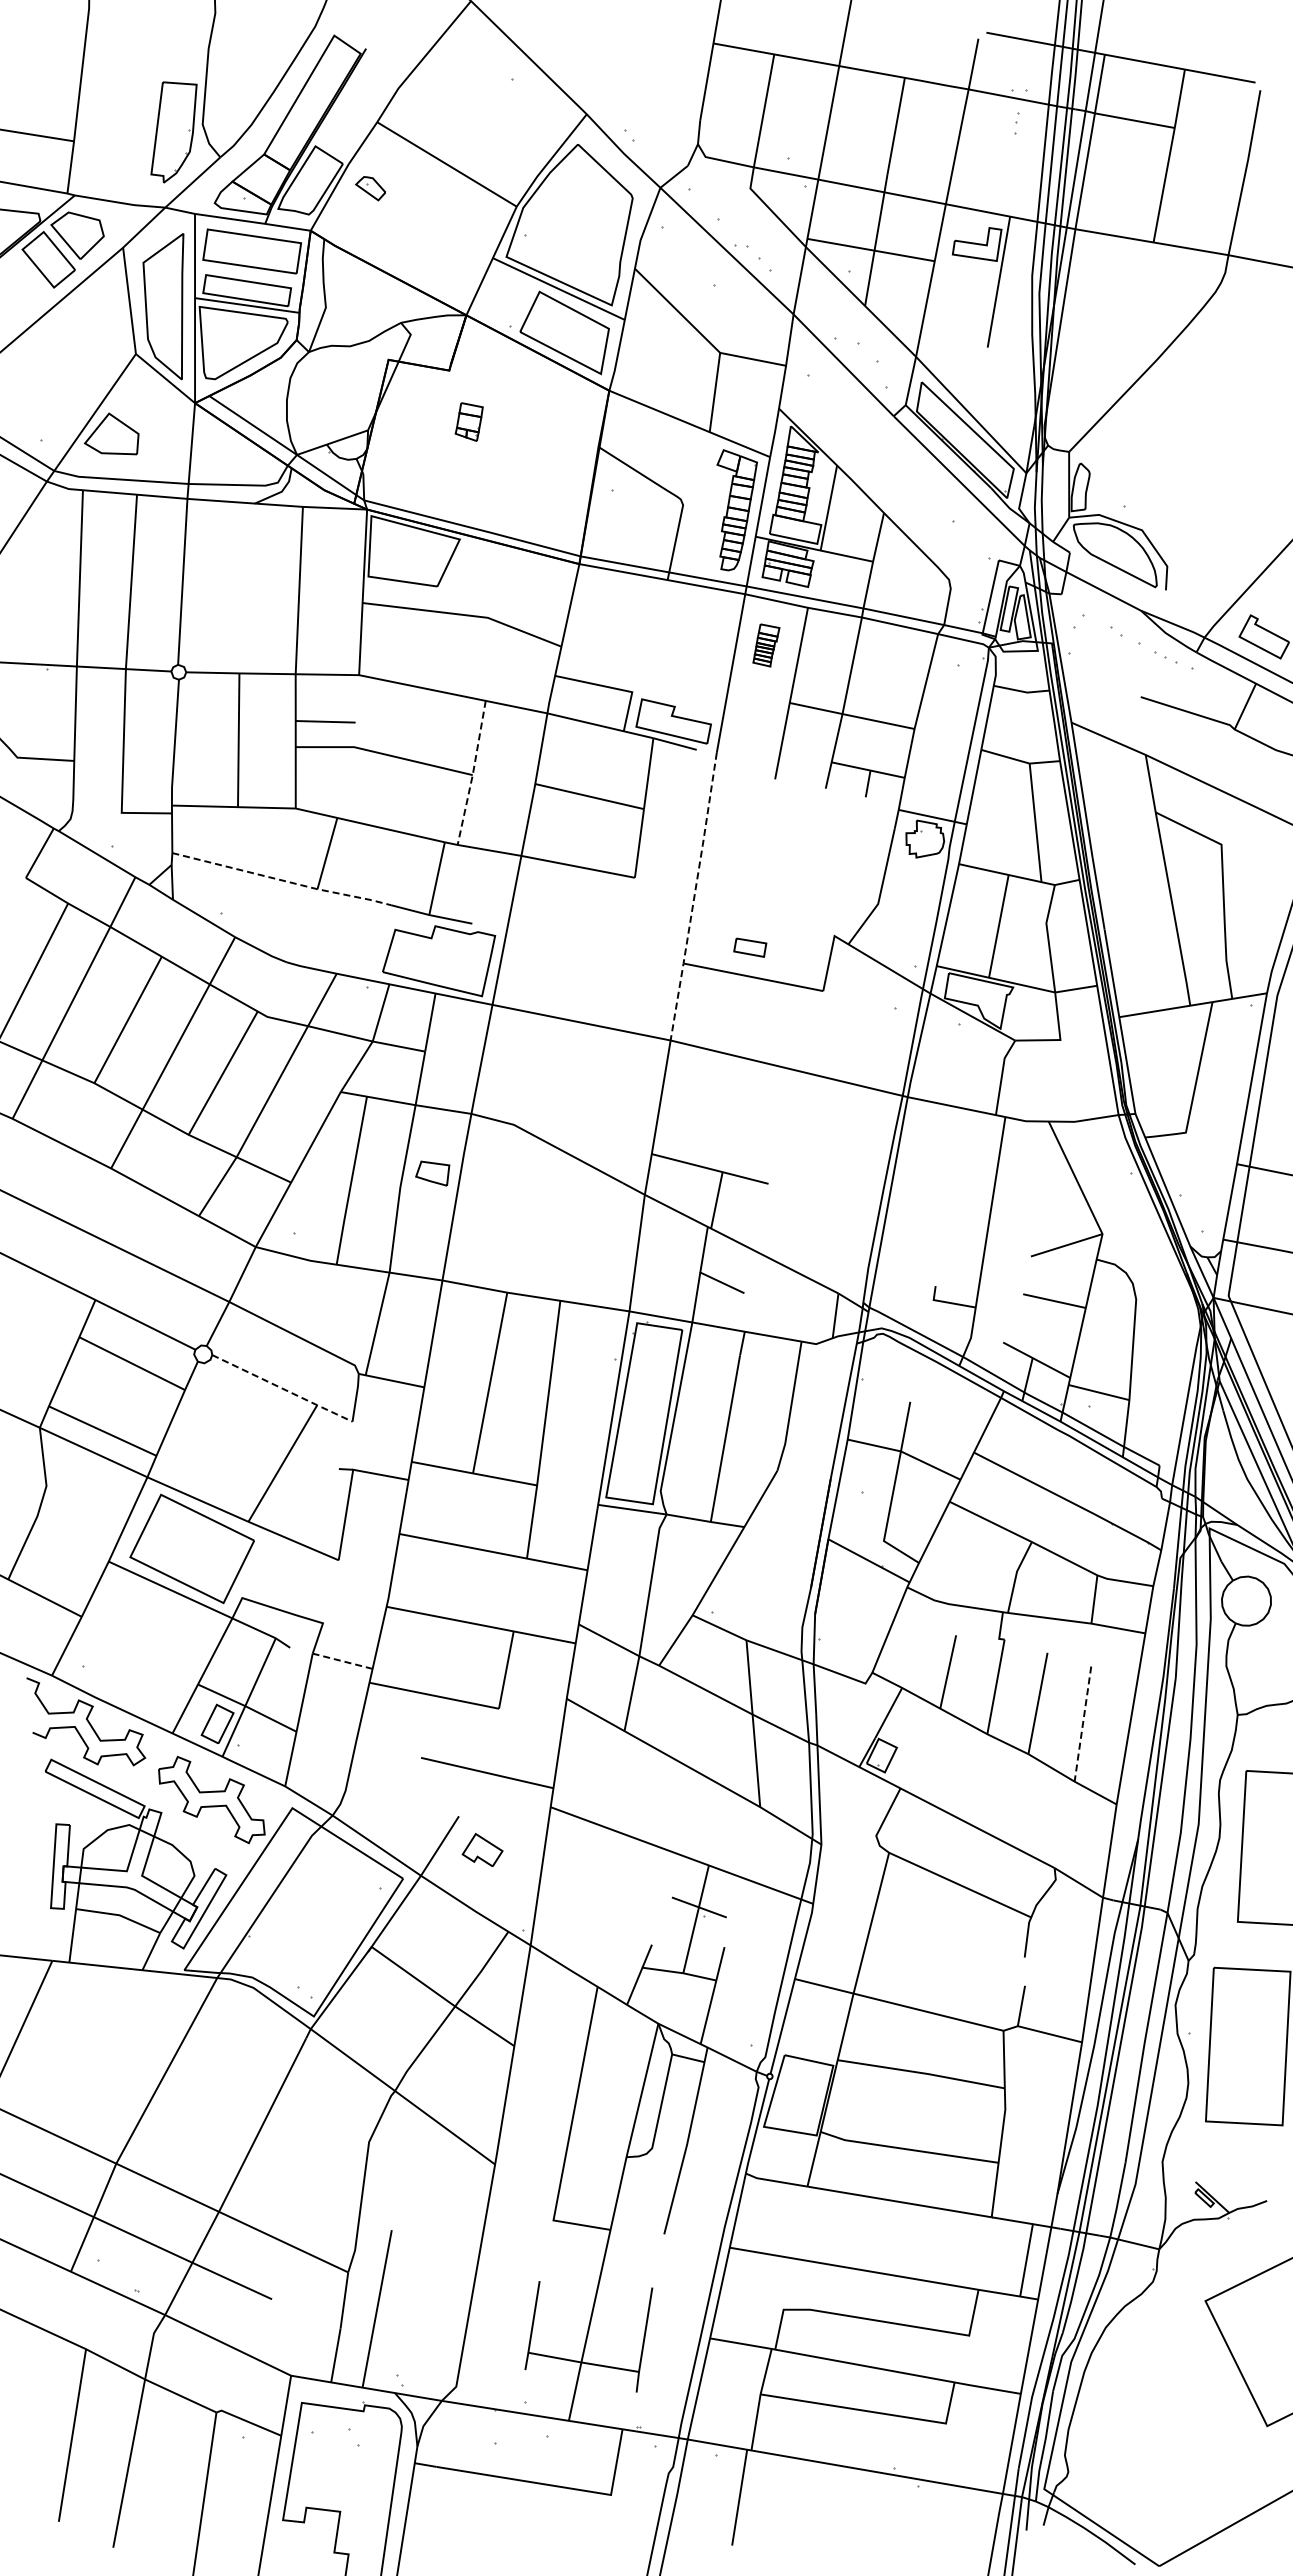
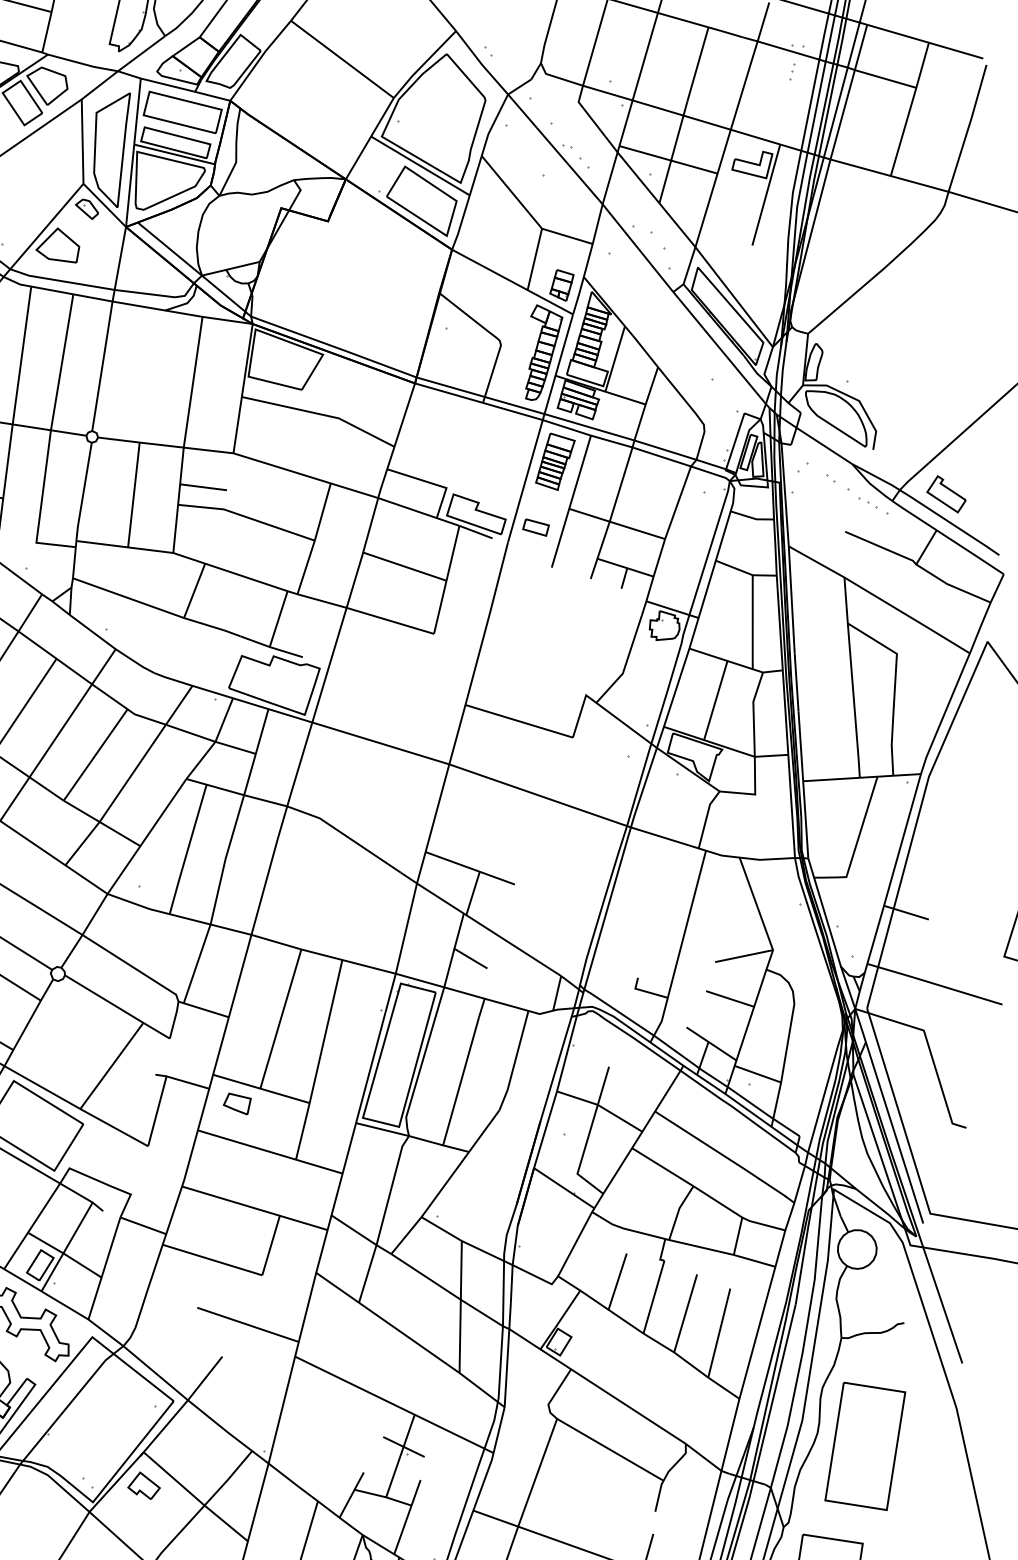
part: (370, 188) -> (86, 209), moved
part: (468, 421) -> (561, 285), moved
part: (766, 645) -> (555, 461), size x1.67
line: (472, 774) -> (314, 540), dashed -> solid
line: (282, 880) -> (157, 608), dashed -> solid
line: (694, 897) -> (479, 654), dashed -> solid
part: (750, 947) -> (536, 527), moved
part: (432, 1173) -> (237, 1103), moved
line: (283, 1388) -> (118, 1007), dashed -> solid
line: (342, 1661) -> (143, 1225), dashed -> solid
line: (1082, 1724) -> (718, 1333), dashed -> solid
part: (482, 1849) -> (144, 1485), moved

